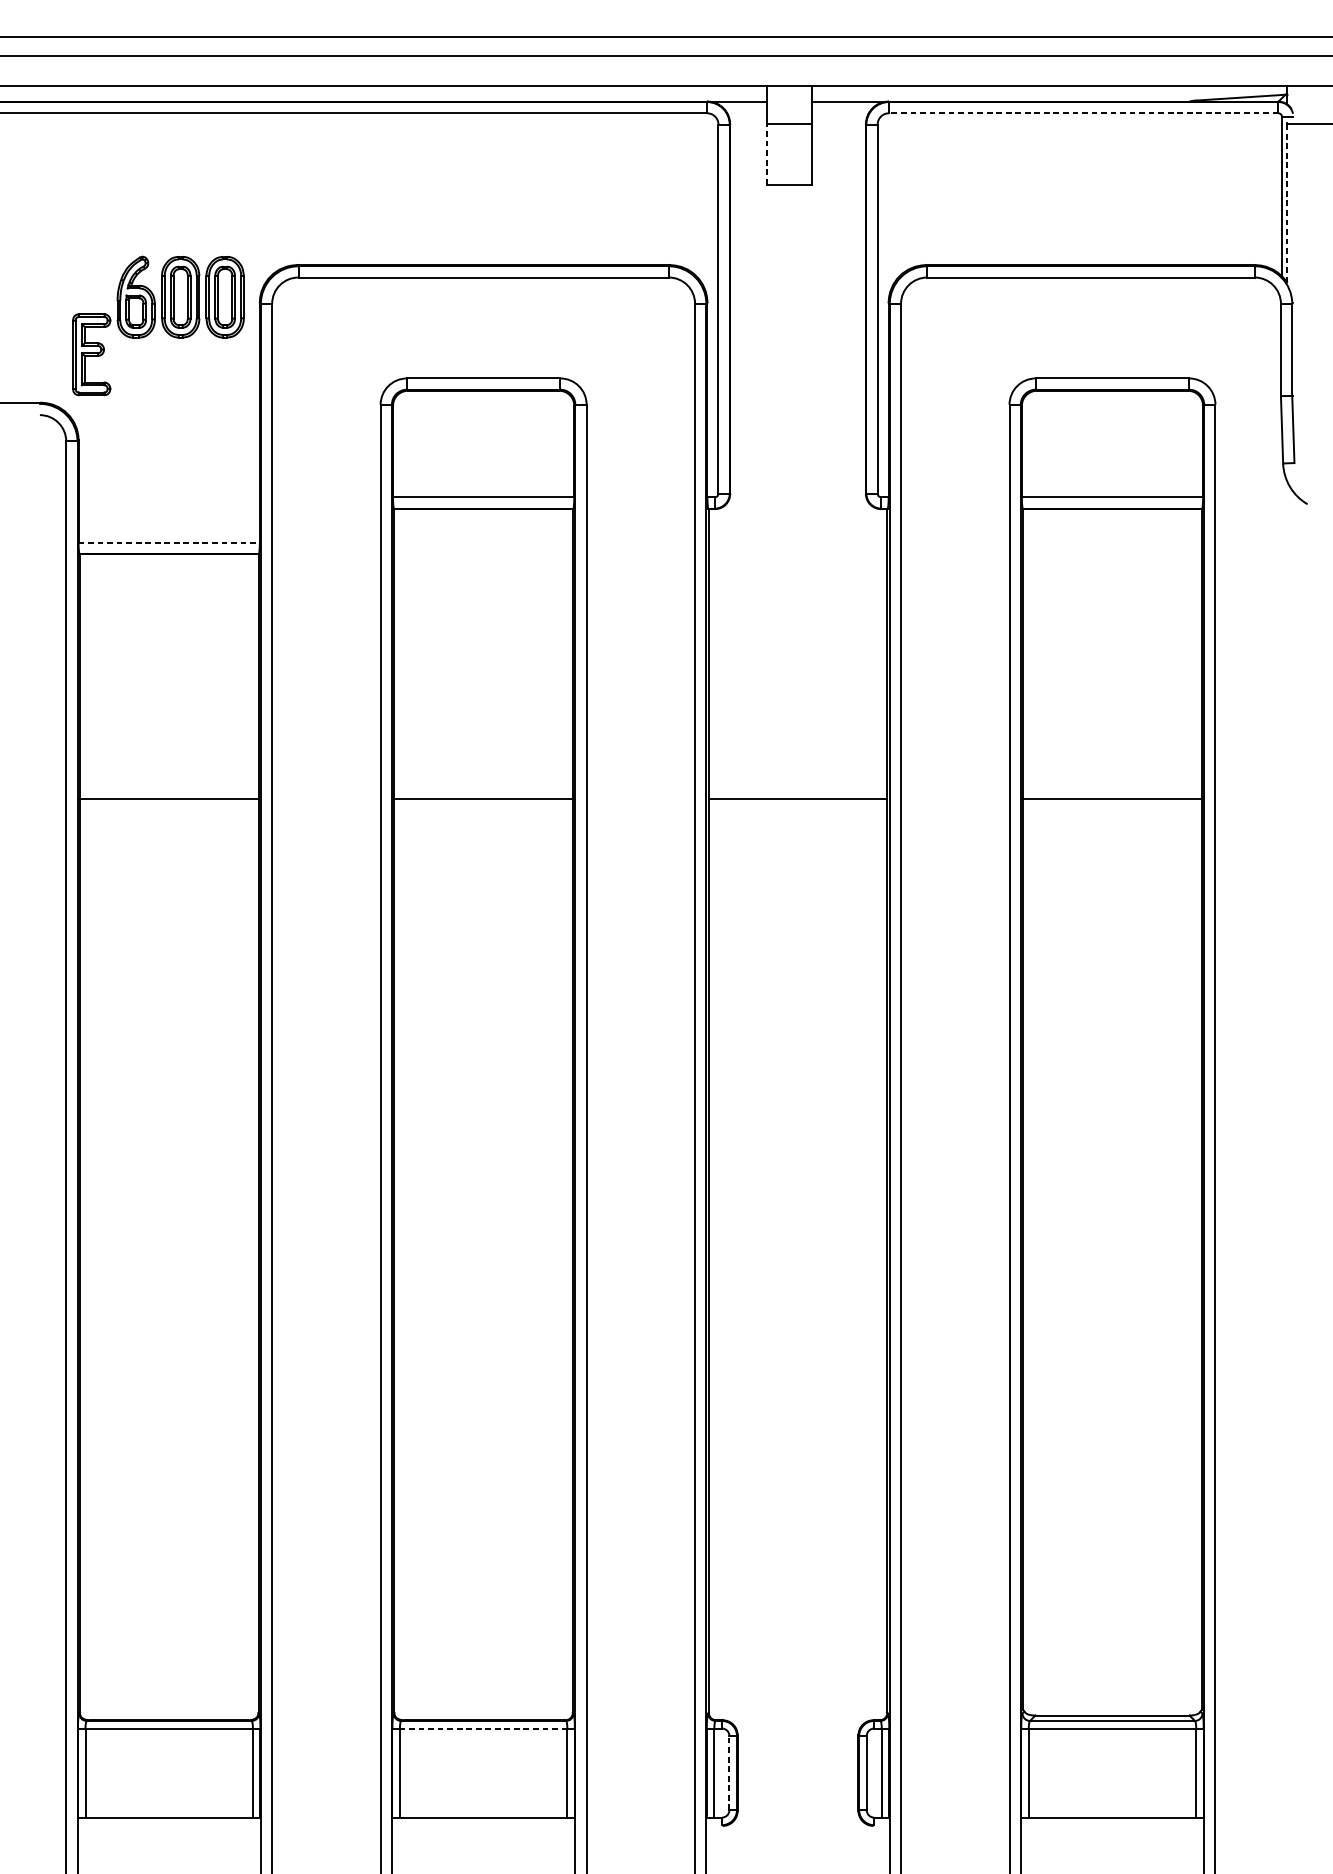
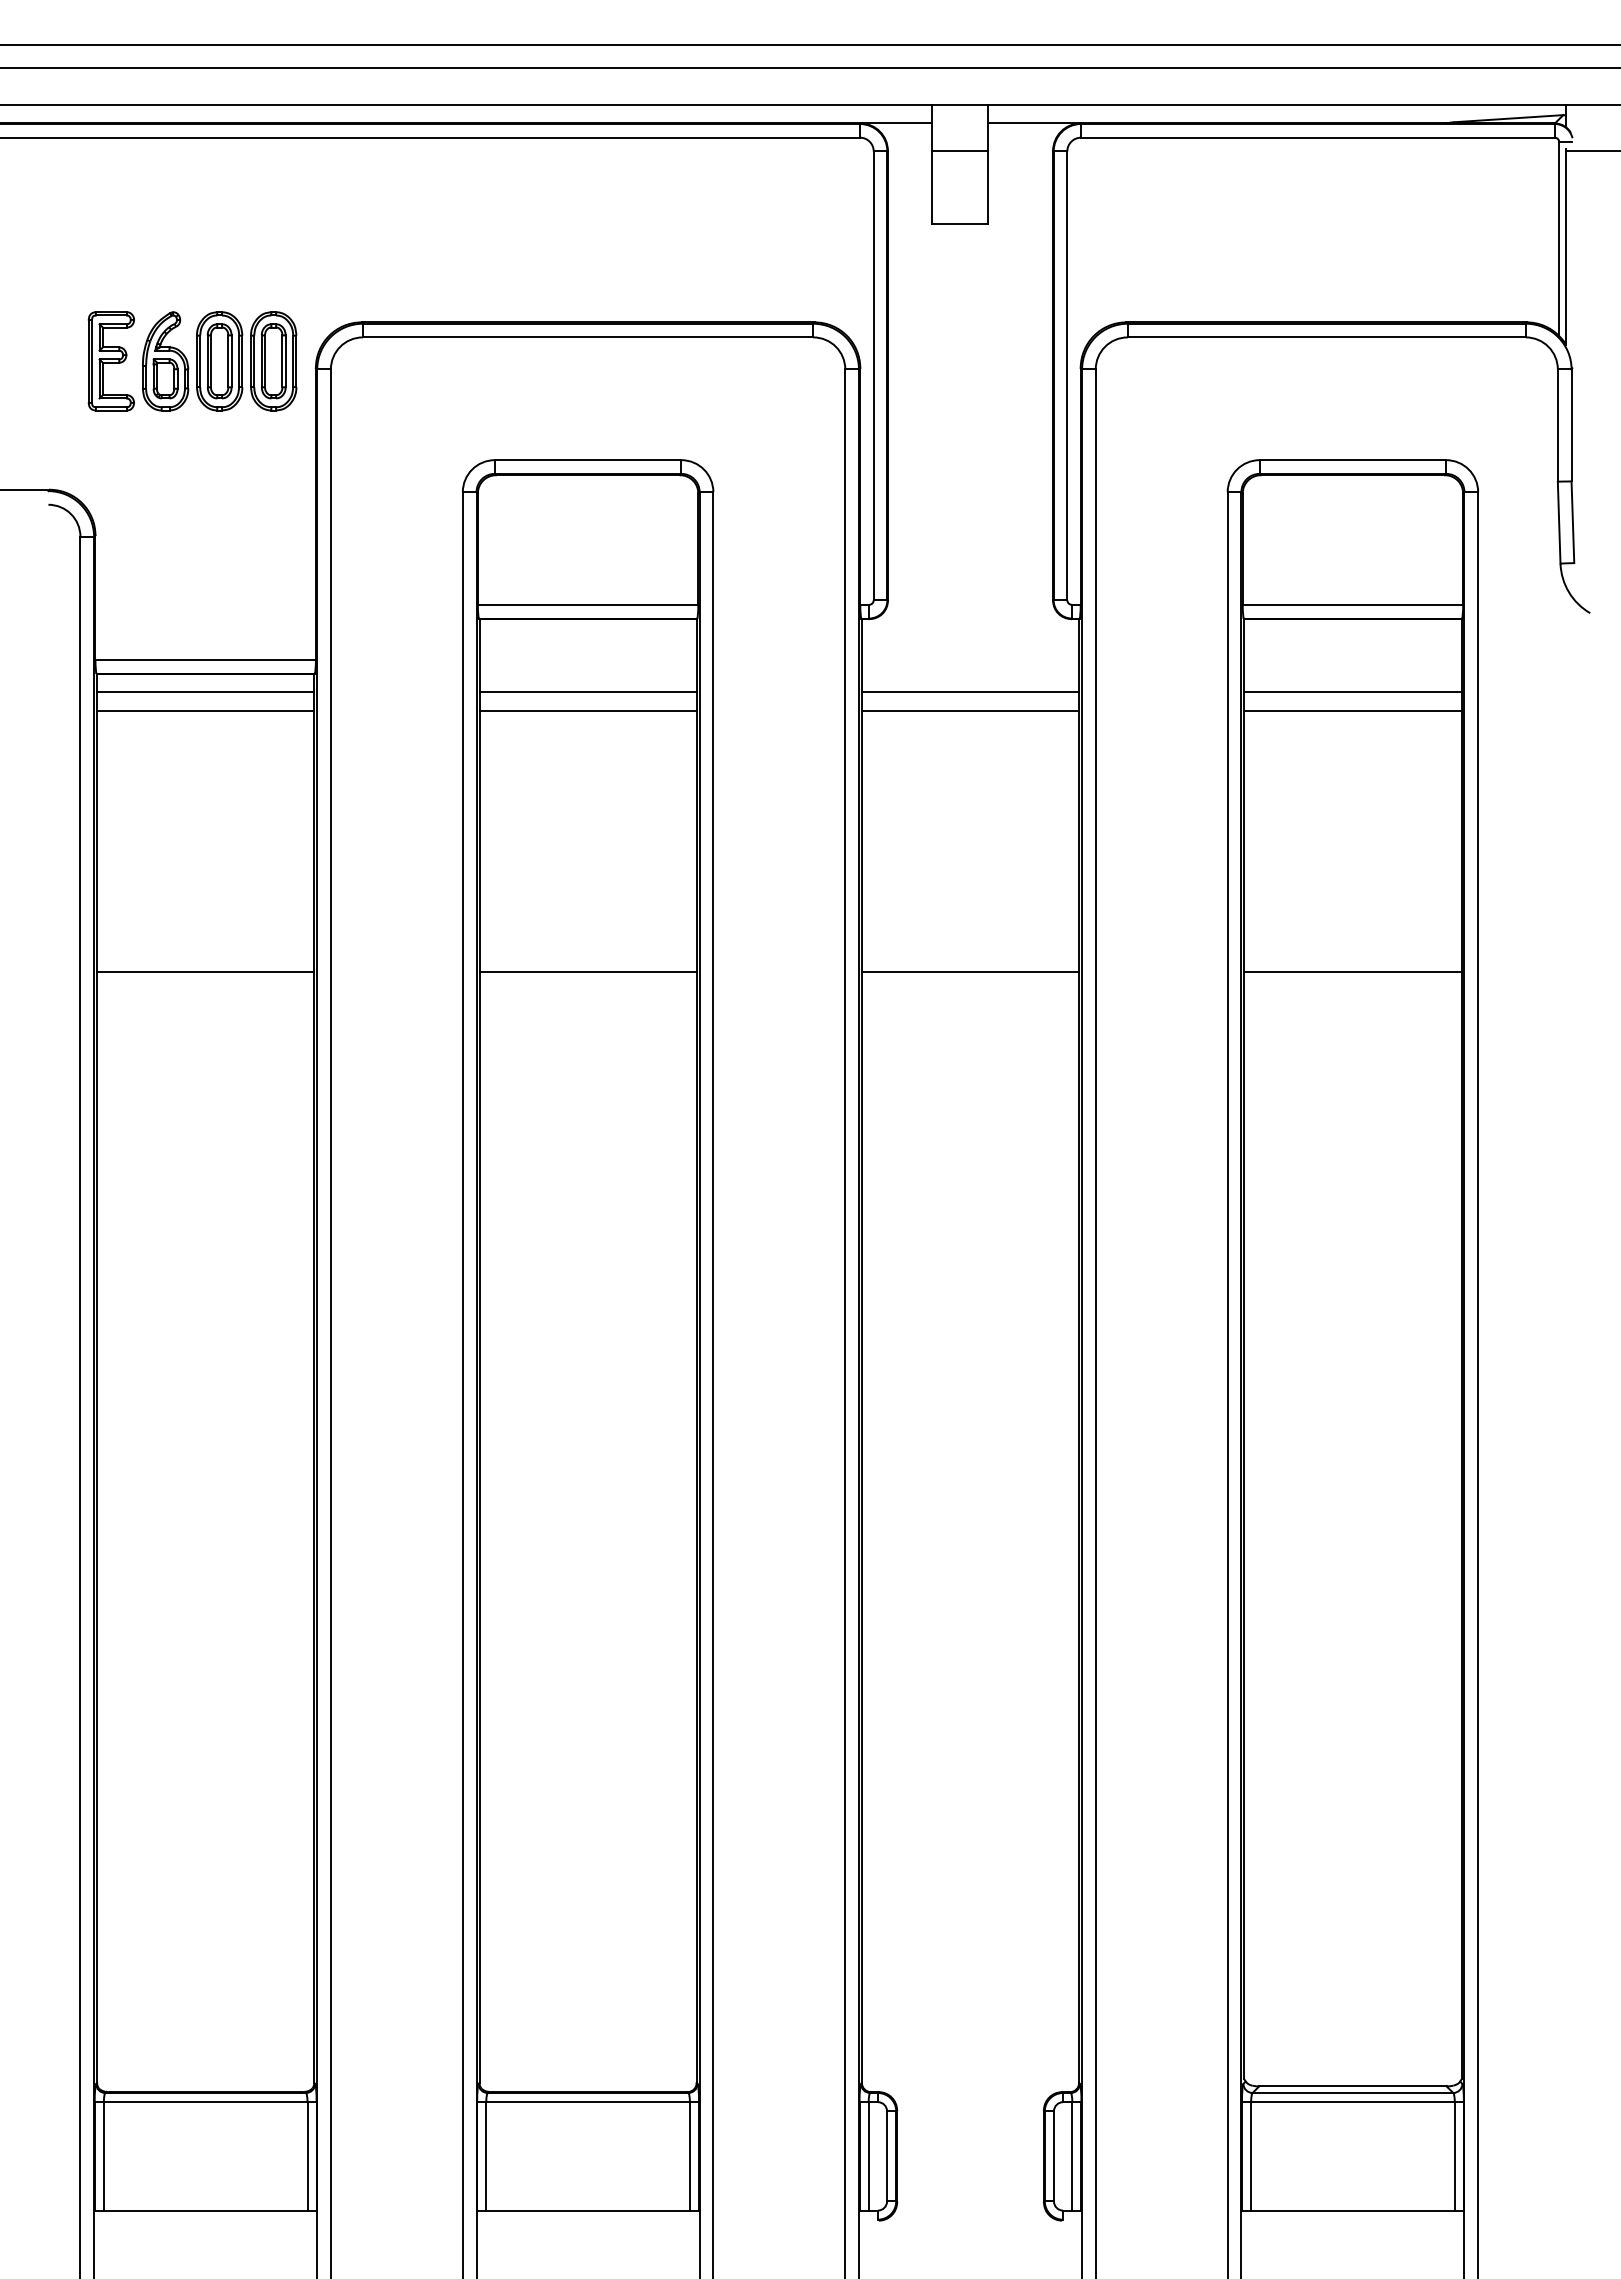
line: (1083, 113) -> (1317, 137), dashed -> solid
line: (766, 154) -> (932, 187), dashed -> solid
line: (1287, 203) -> (1565, 247), dashed -> solid
part: (90, 354) -> (110, 361), moved
line: (169, 542) -> (206, 659), dashed -> solid
line: (169, 569) -> (205, 692), added
line: (483, 569) -> (587, 692), added
line: (798, 569) -> (970, 692), added
line: (1112, 569) -> (1352, 692), added
line: (169, 584) -> (205, 710), added
line: (483, 584) -> (587, 710), added
line: (798, 584) -> (970, 710), added
line: (1112, 584) -> (1352, 710), added
line: (483, 1728) -> (588, 2102), dashed -> solid
line: (729, 1772) -> (887, 2155), dashed -> solid

